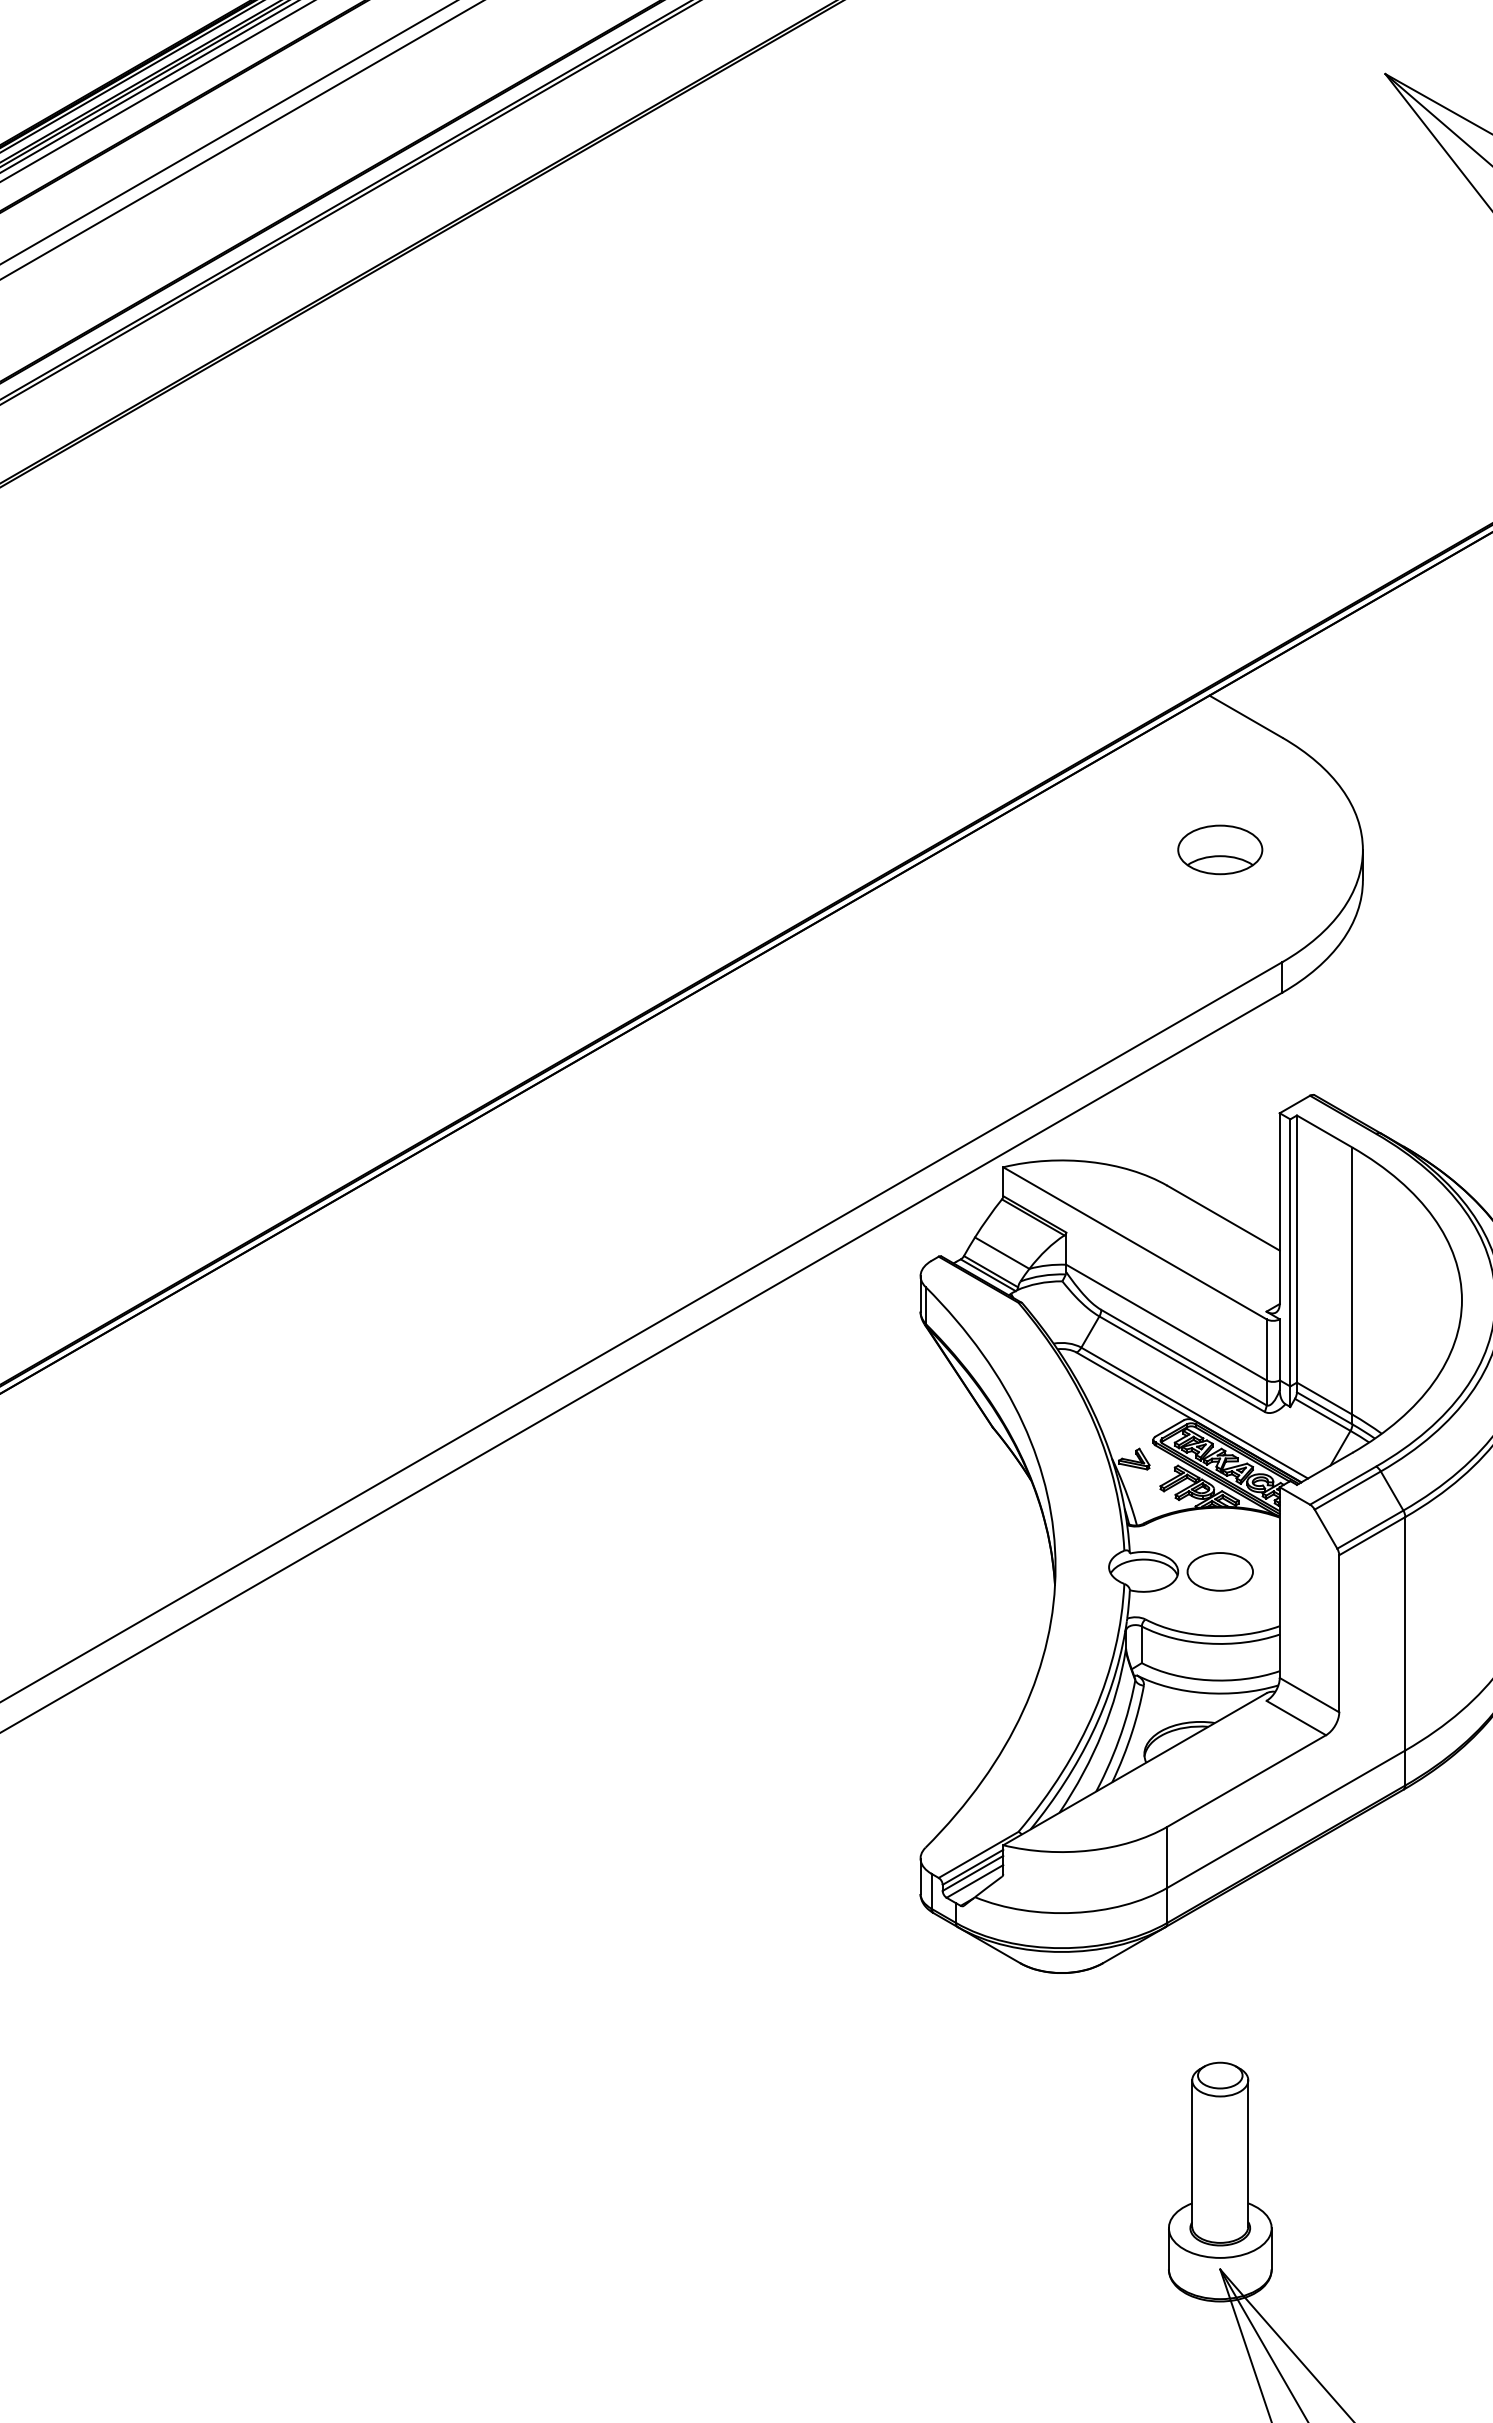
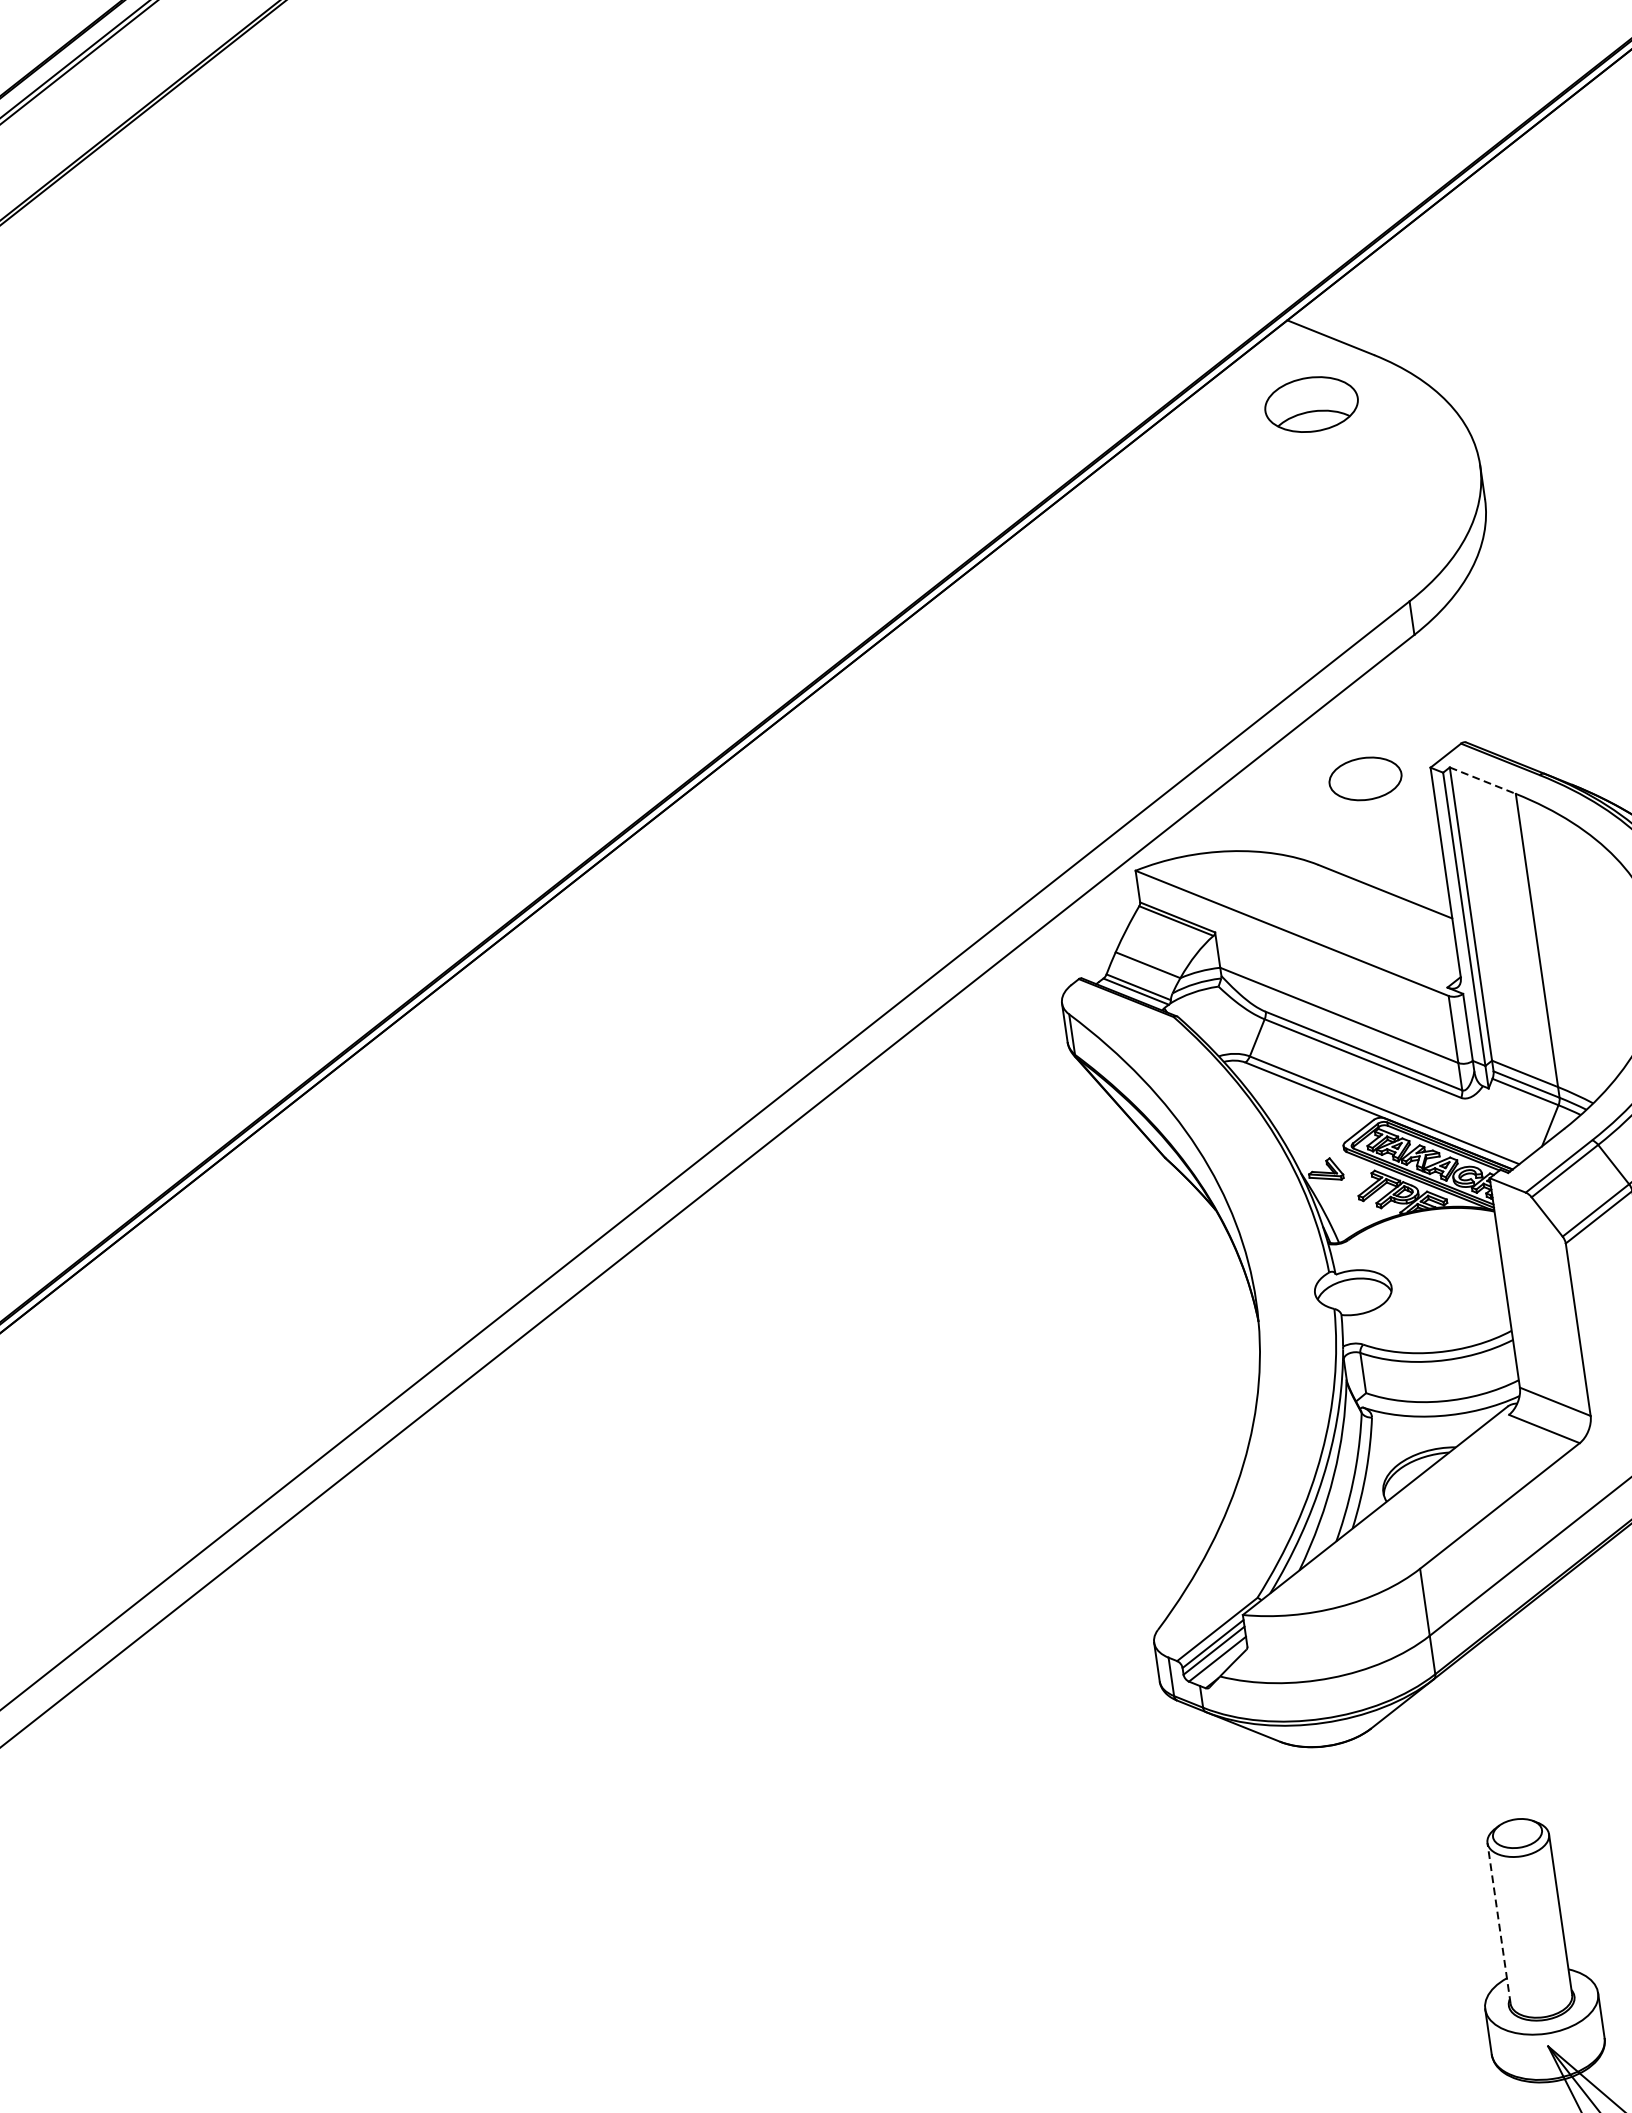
part: (1220, 849) -> (1311, 404), moved
line: (1325, 1131) -> (1483, 780), solid -> dashed
part: (1219, 1571) -> (1364, 778), moved
line: (1192, 2153) -> (1499, 1923), solid -> dashed

